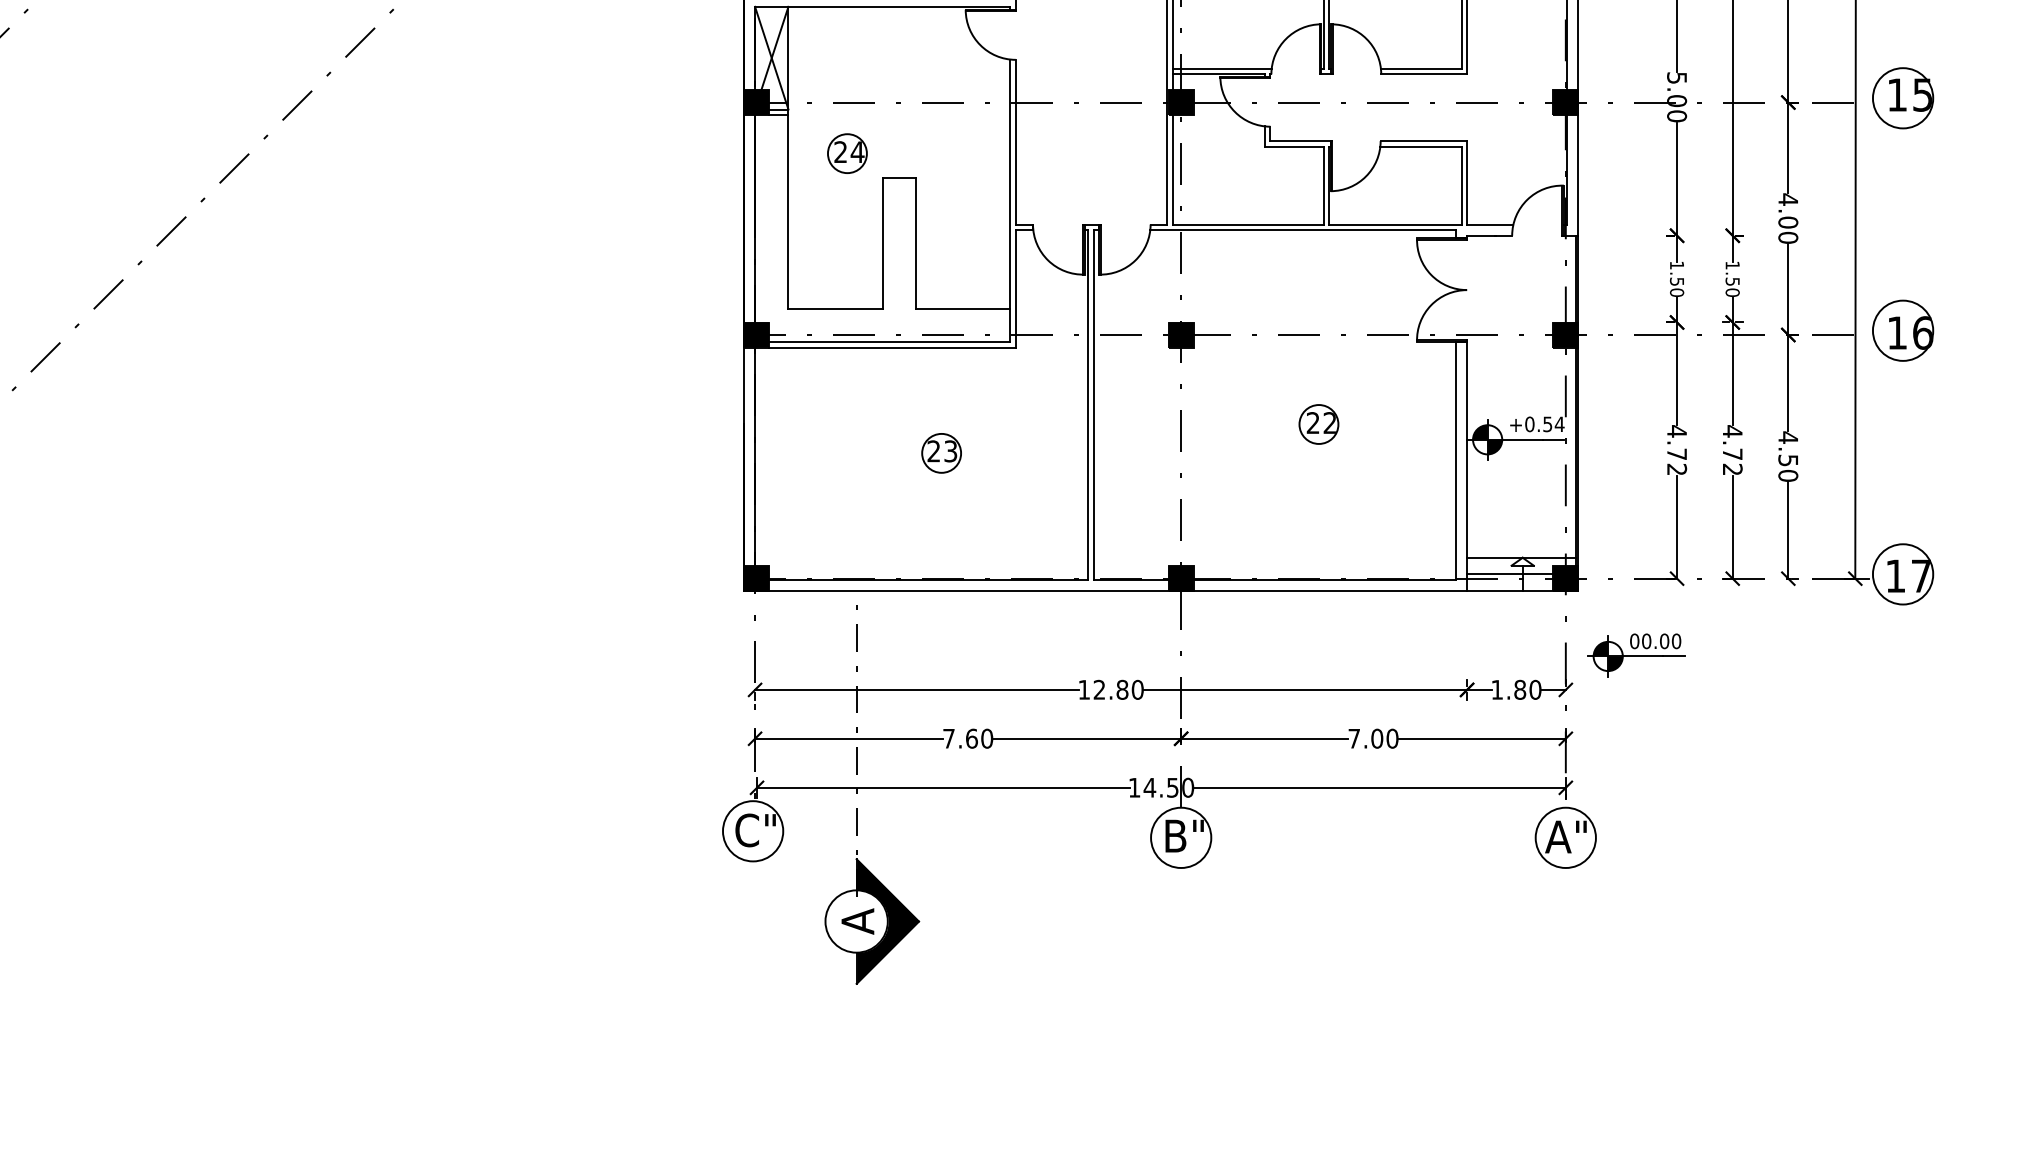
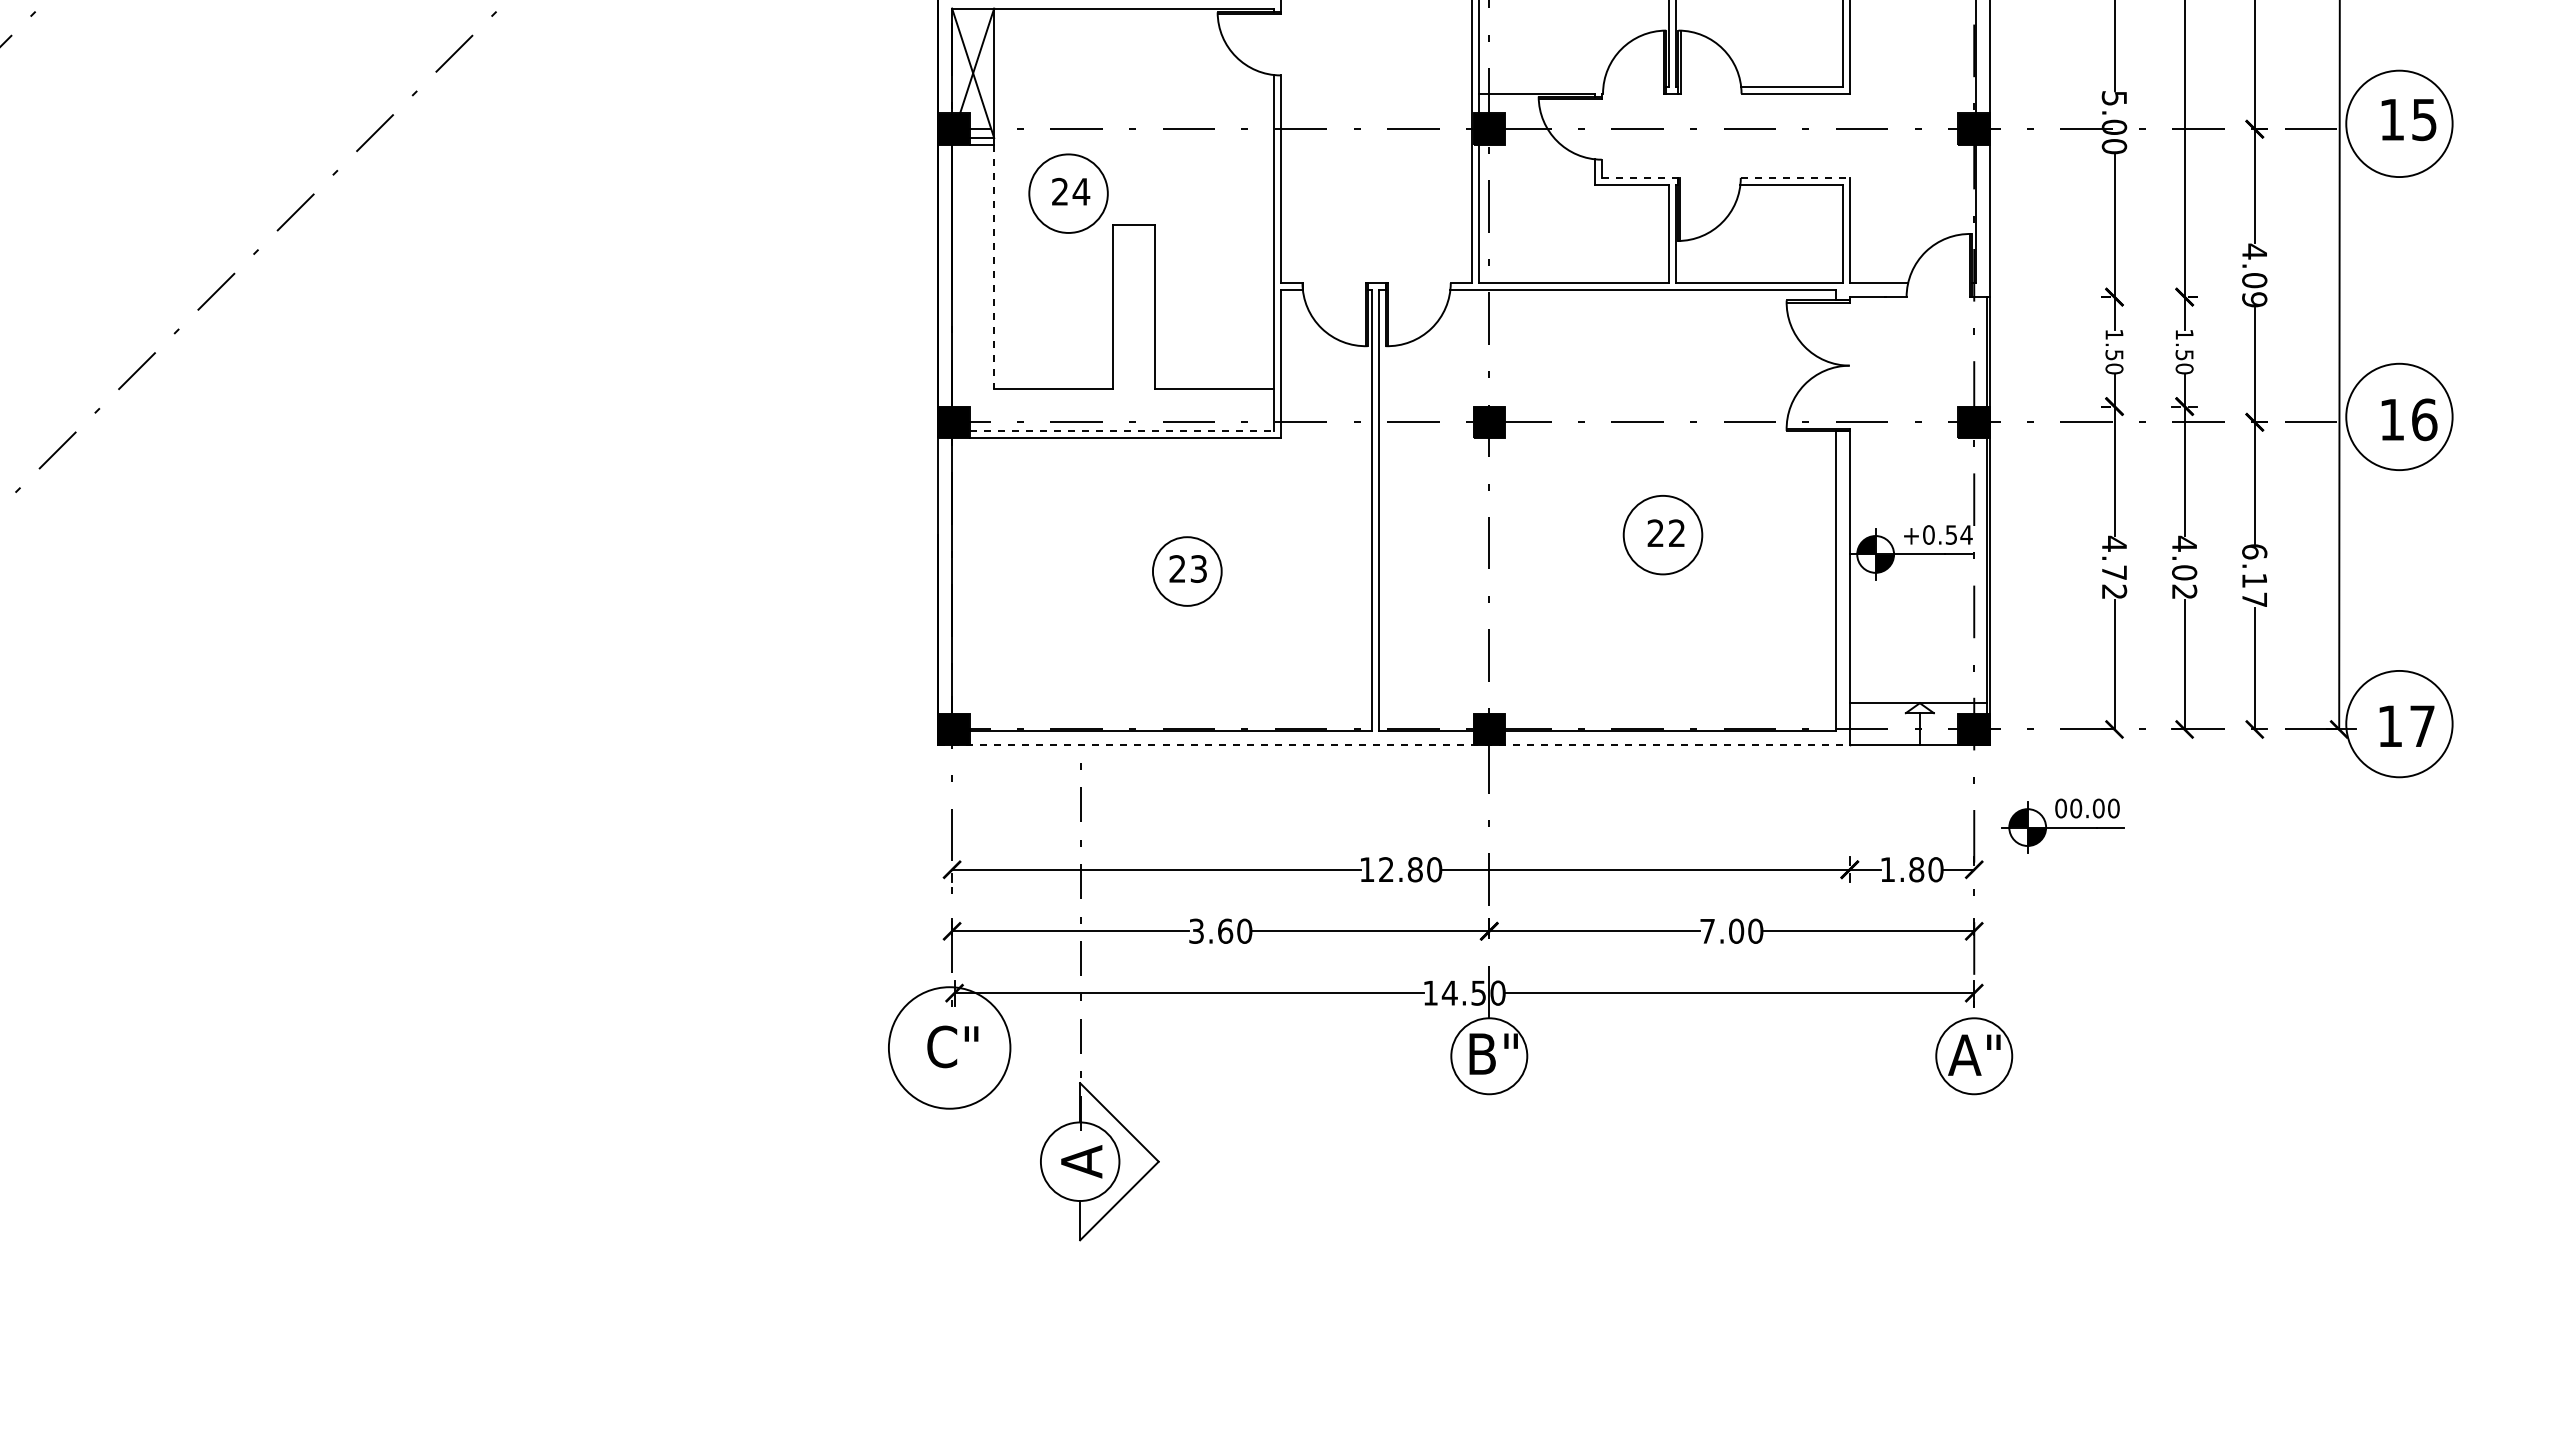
line: (1221, 68) -> (1540, 86), removed
circle: (1903, 97) -> (2399, 123), size x1.4
line: (1301, 140) -> (1640, 177), solid -> dashed
line: (1424, 140) -> (1795, 177), solid -> dashed
circle: (847, 153) -> (1068, 193), size x1.6
line: (788, 212) -> (994, 267), solid -> dashed
text: (1788, 237) -> (2254, 299), 4.00 -> 4.09
circle: (1903, 330) -> (2399, 416), size x1.4
line: (890, 342) -> (1122, 431), solid -> dashed
circle: (1318, 423) -> (1662, 534), size x1.6
circle: (940, 453) -> (1186, 571), size x1.4
text: (1732, 454) -> (2184, 572), 4.72 -> 4.02
text: (1788, 456) -> (2254, 575), 4.50 -> 6.17
line: (1509, 574) -> (1903, 724), removed
circle: (1903, 574) -> (2399, 724), size x1.4
line: (1105, 591) -> (1393, 745), solid -> dashed
text: (948, 738) -> (1196, 930), 7.60 -> 3.60
circle: (753, 830) -> (949, 1047), size x1.6
fill: (888, 921) -> (1120, 1161), removed

